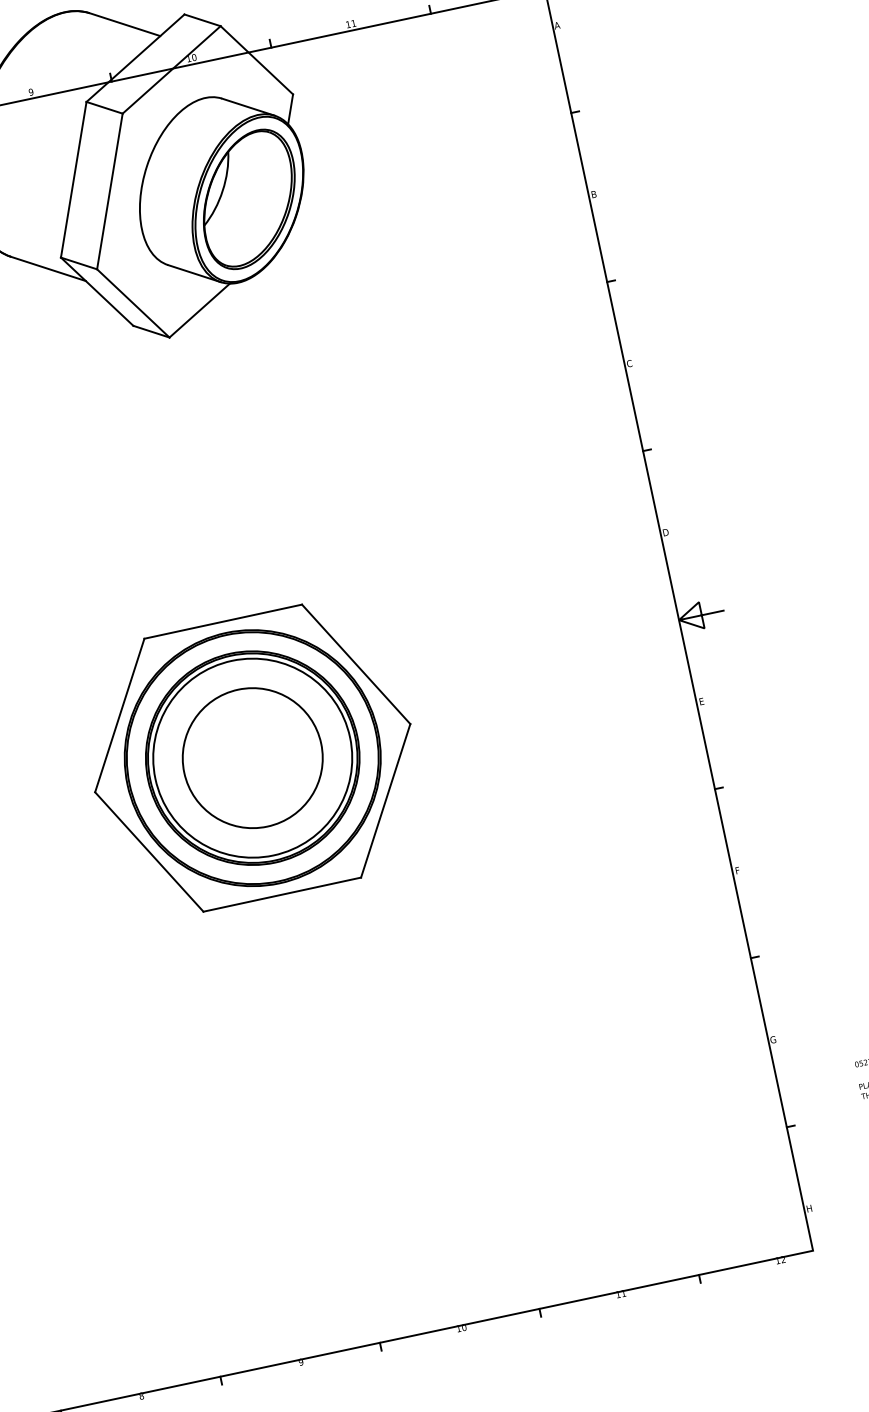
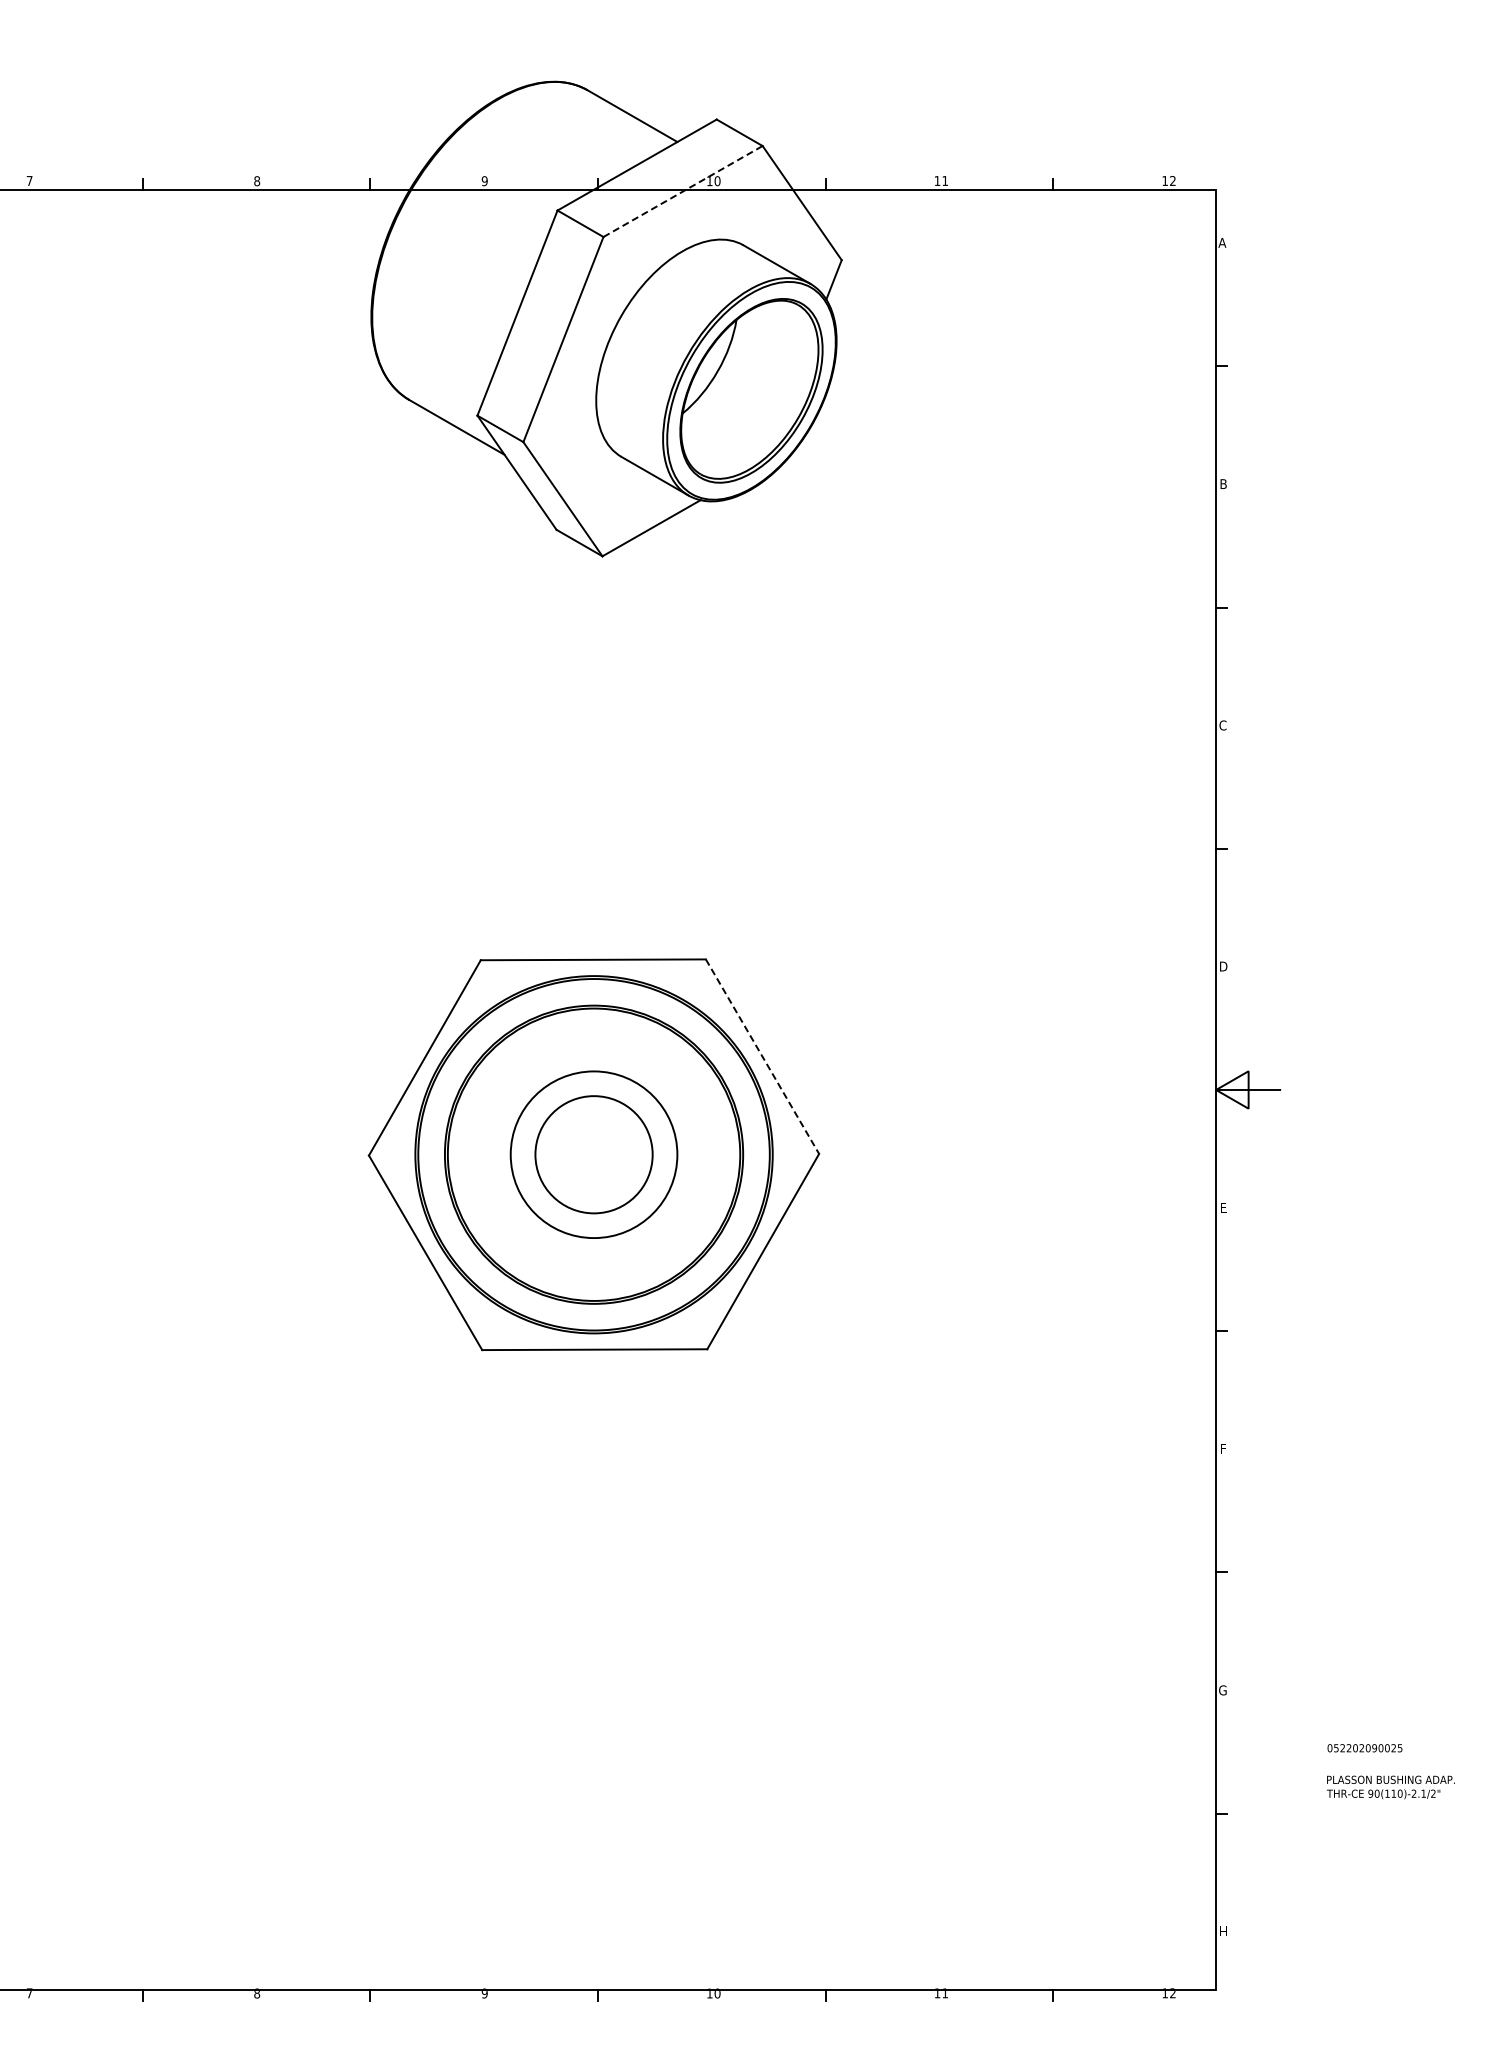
line: (171, 69) -> (683, 191), solid -> dashed
line: (356, 664) -> (762, 1056), solid -> dashed
circle: (252, 758) -> (593, 1154), size x0.6
circle: (252, 758) -> (593, 1154), size x0.6

